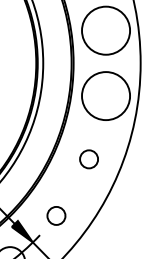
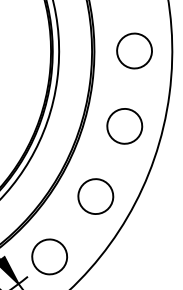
circle: (106, 30) -> (135, 50), size x0.62
circle: (106, 96) -> (125, 126), size x0.62
circle: (88, 159) -> (95, 196), size x1.67
circle: (56, 215) -> (49, 256), size x1.67

